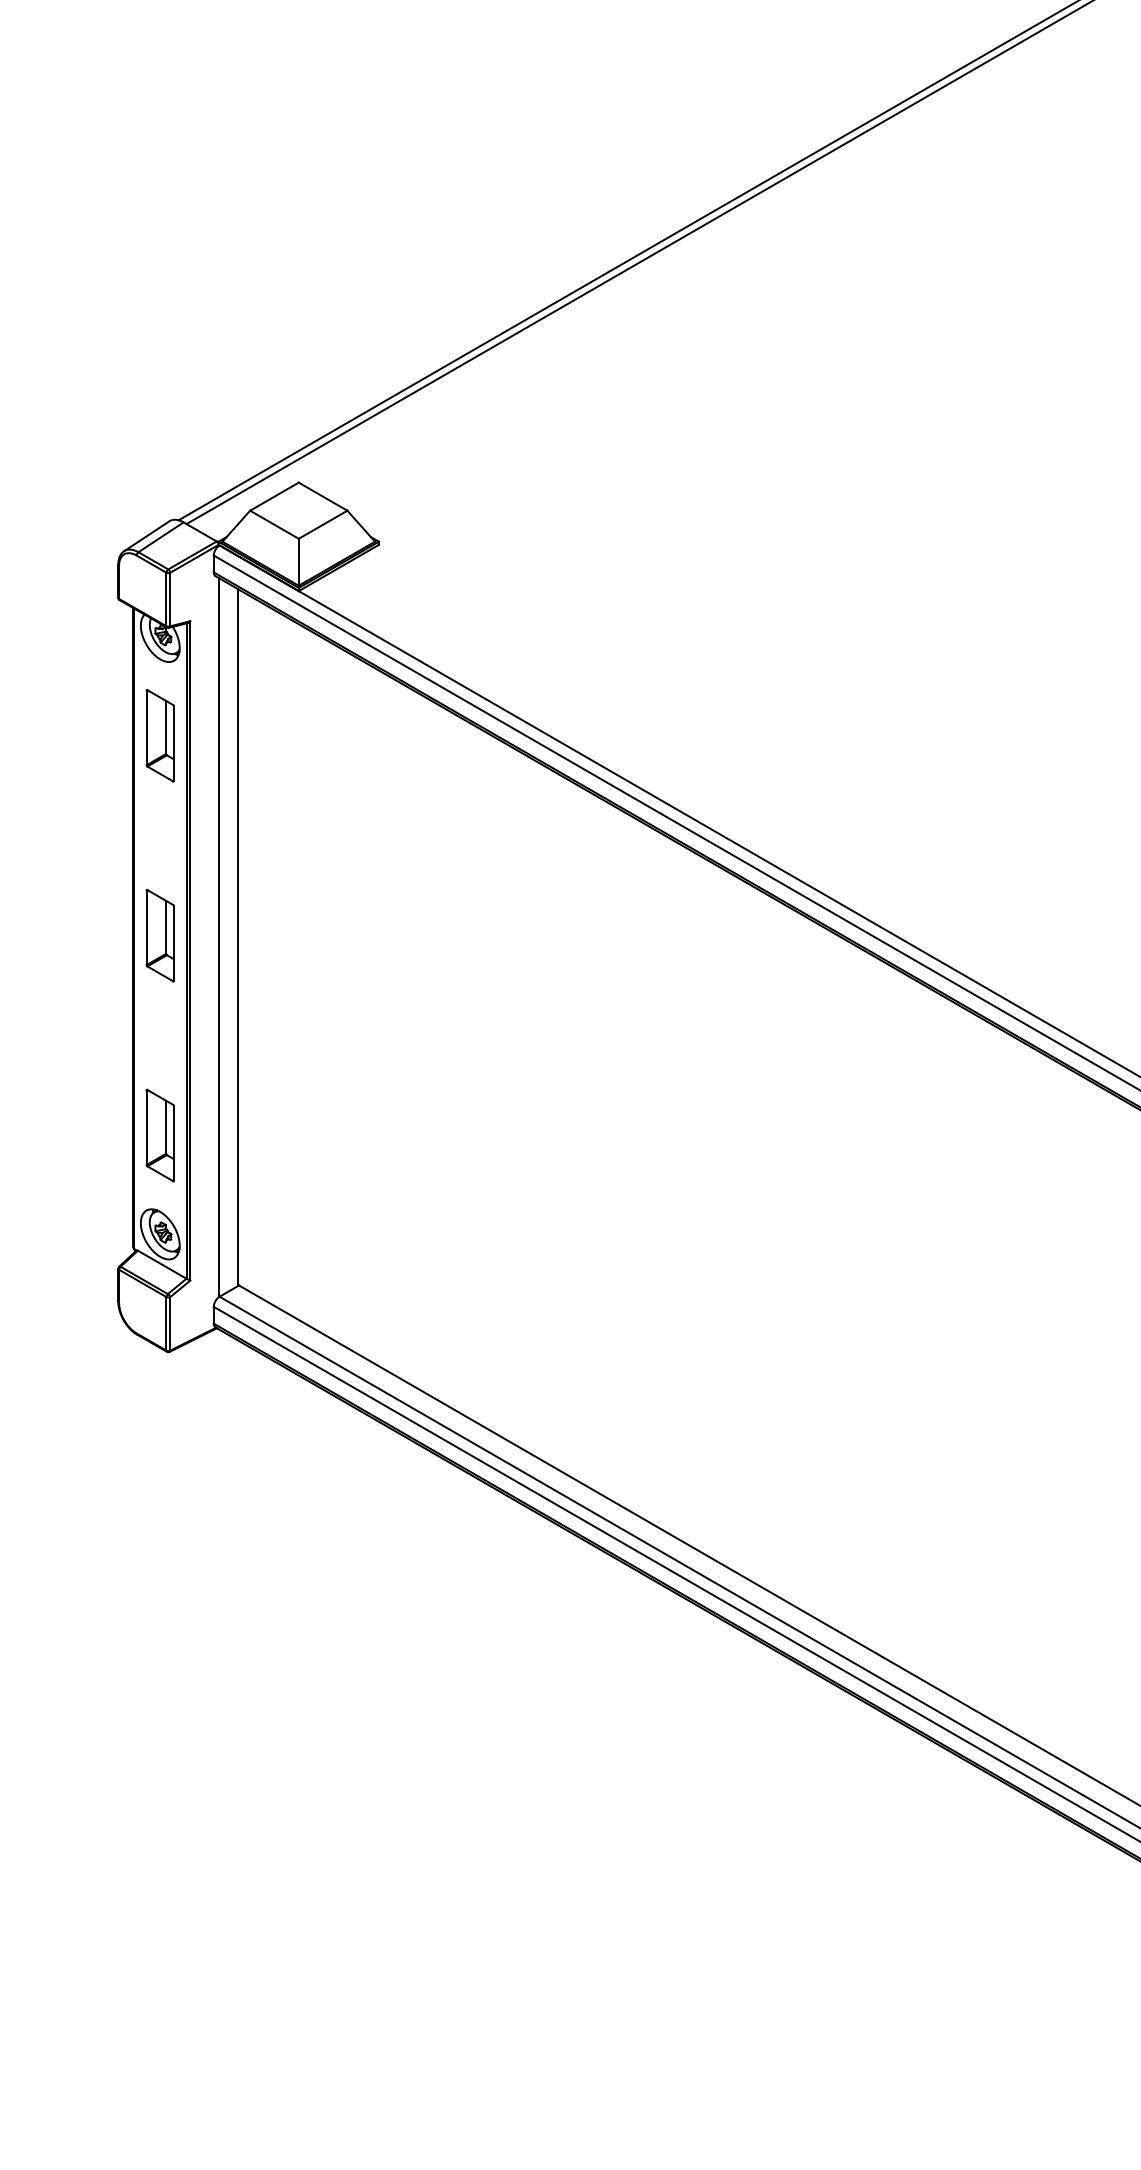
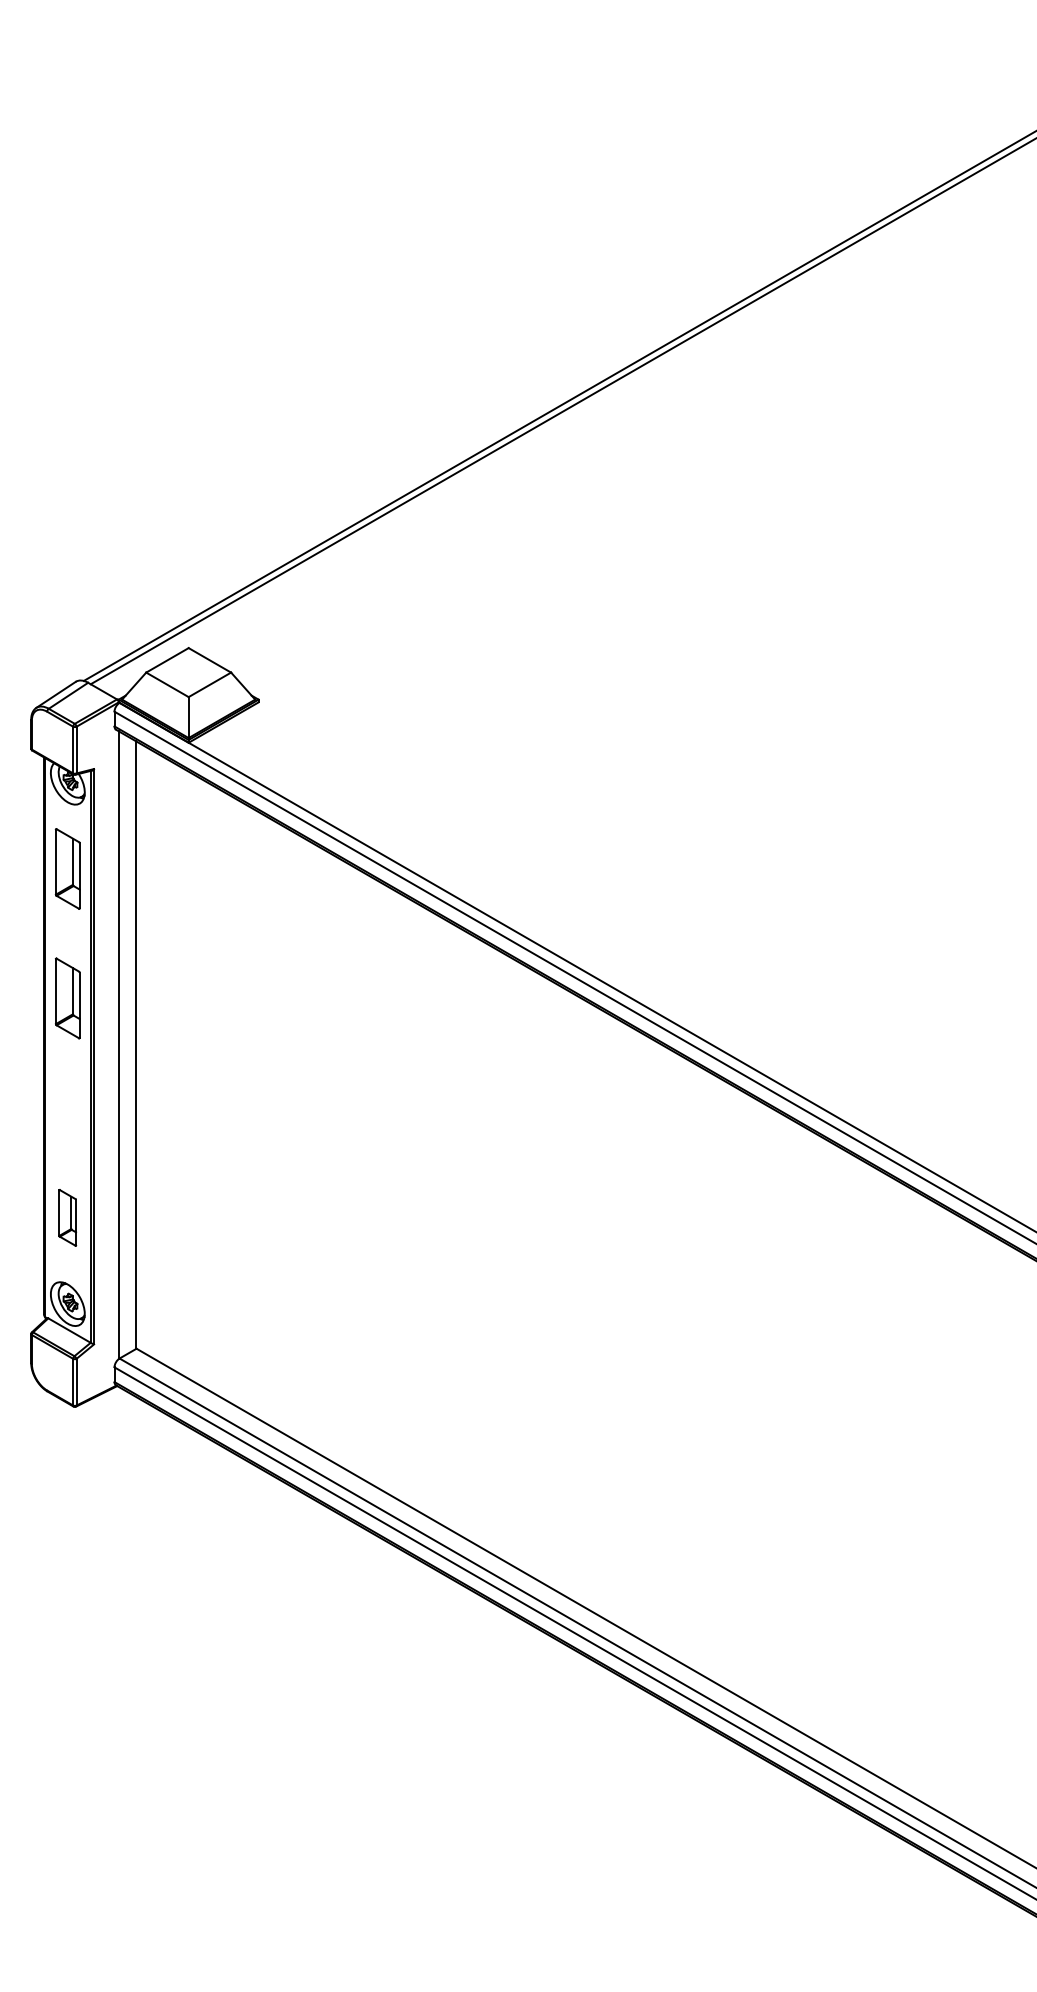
part: (159, 935) -> (67, 998), moved
part: (159, 1135) -> (67, 1217), size x0.7

